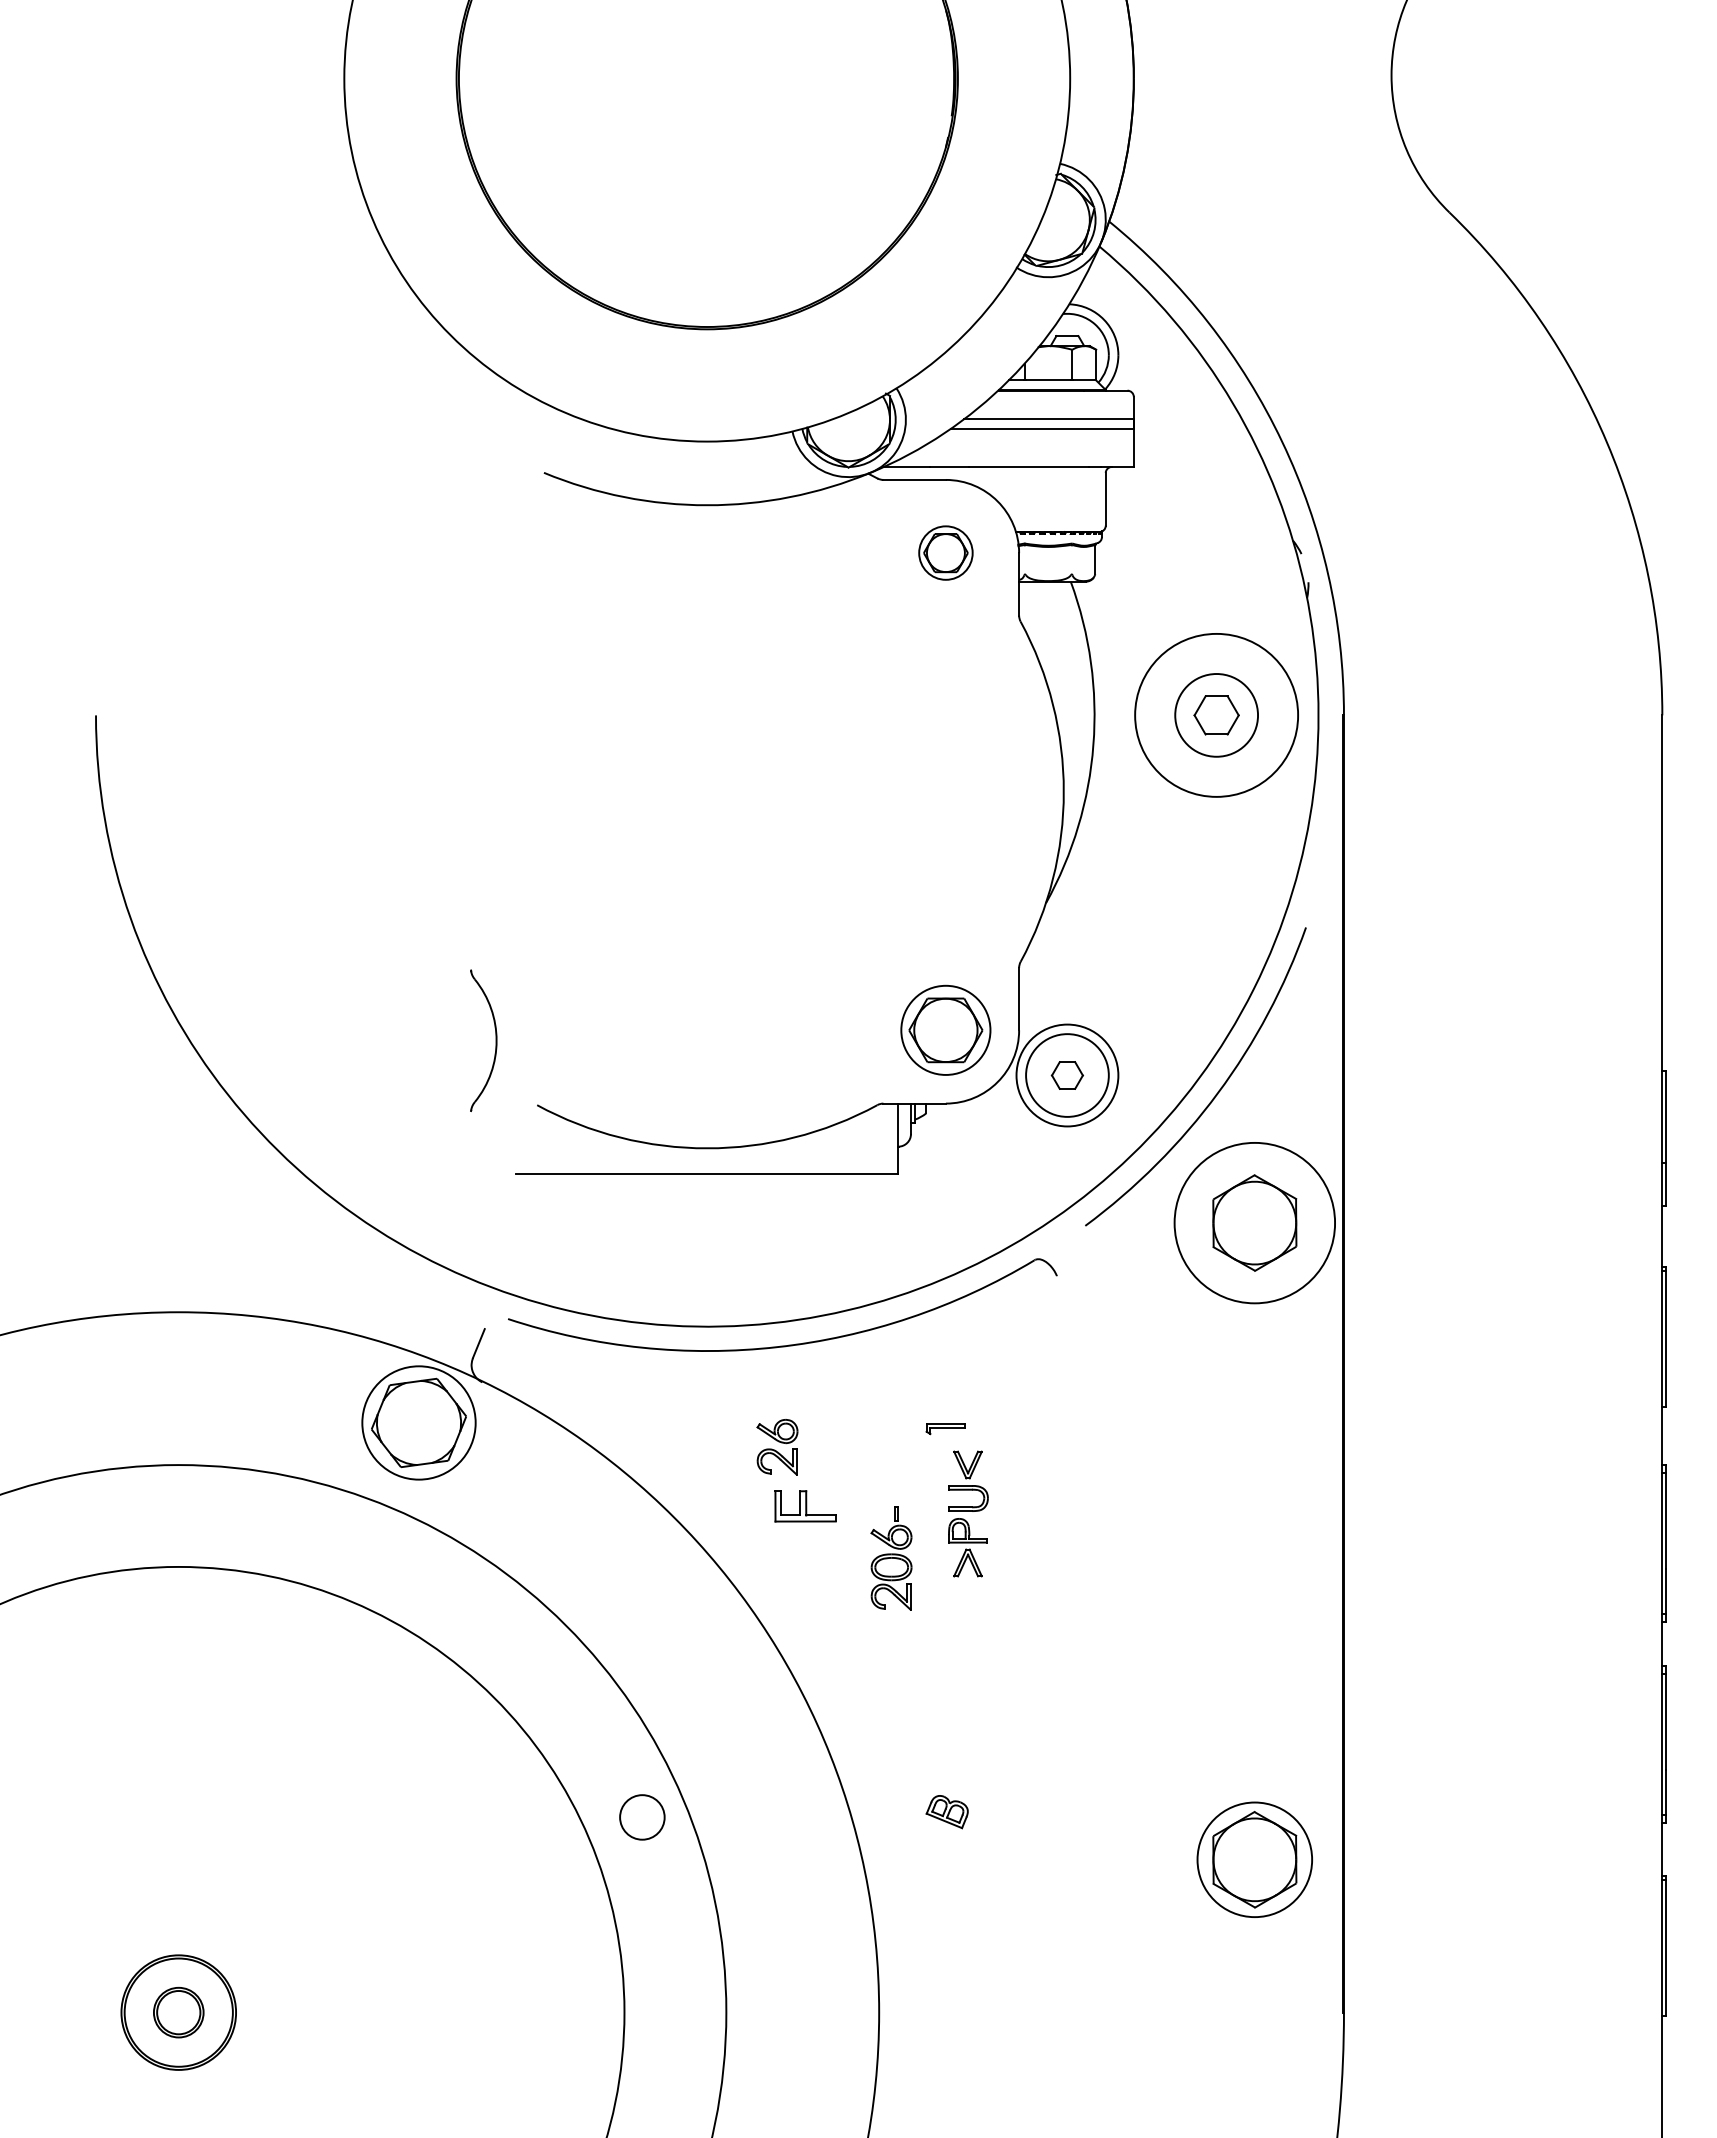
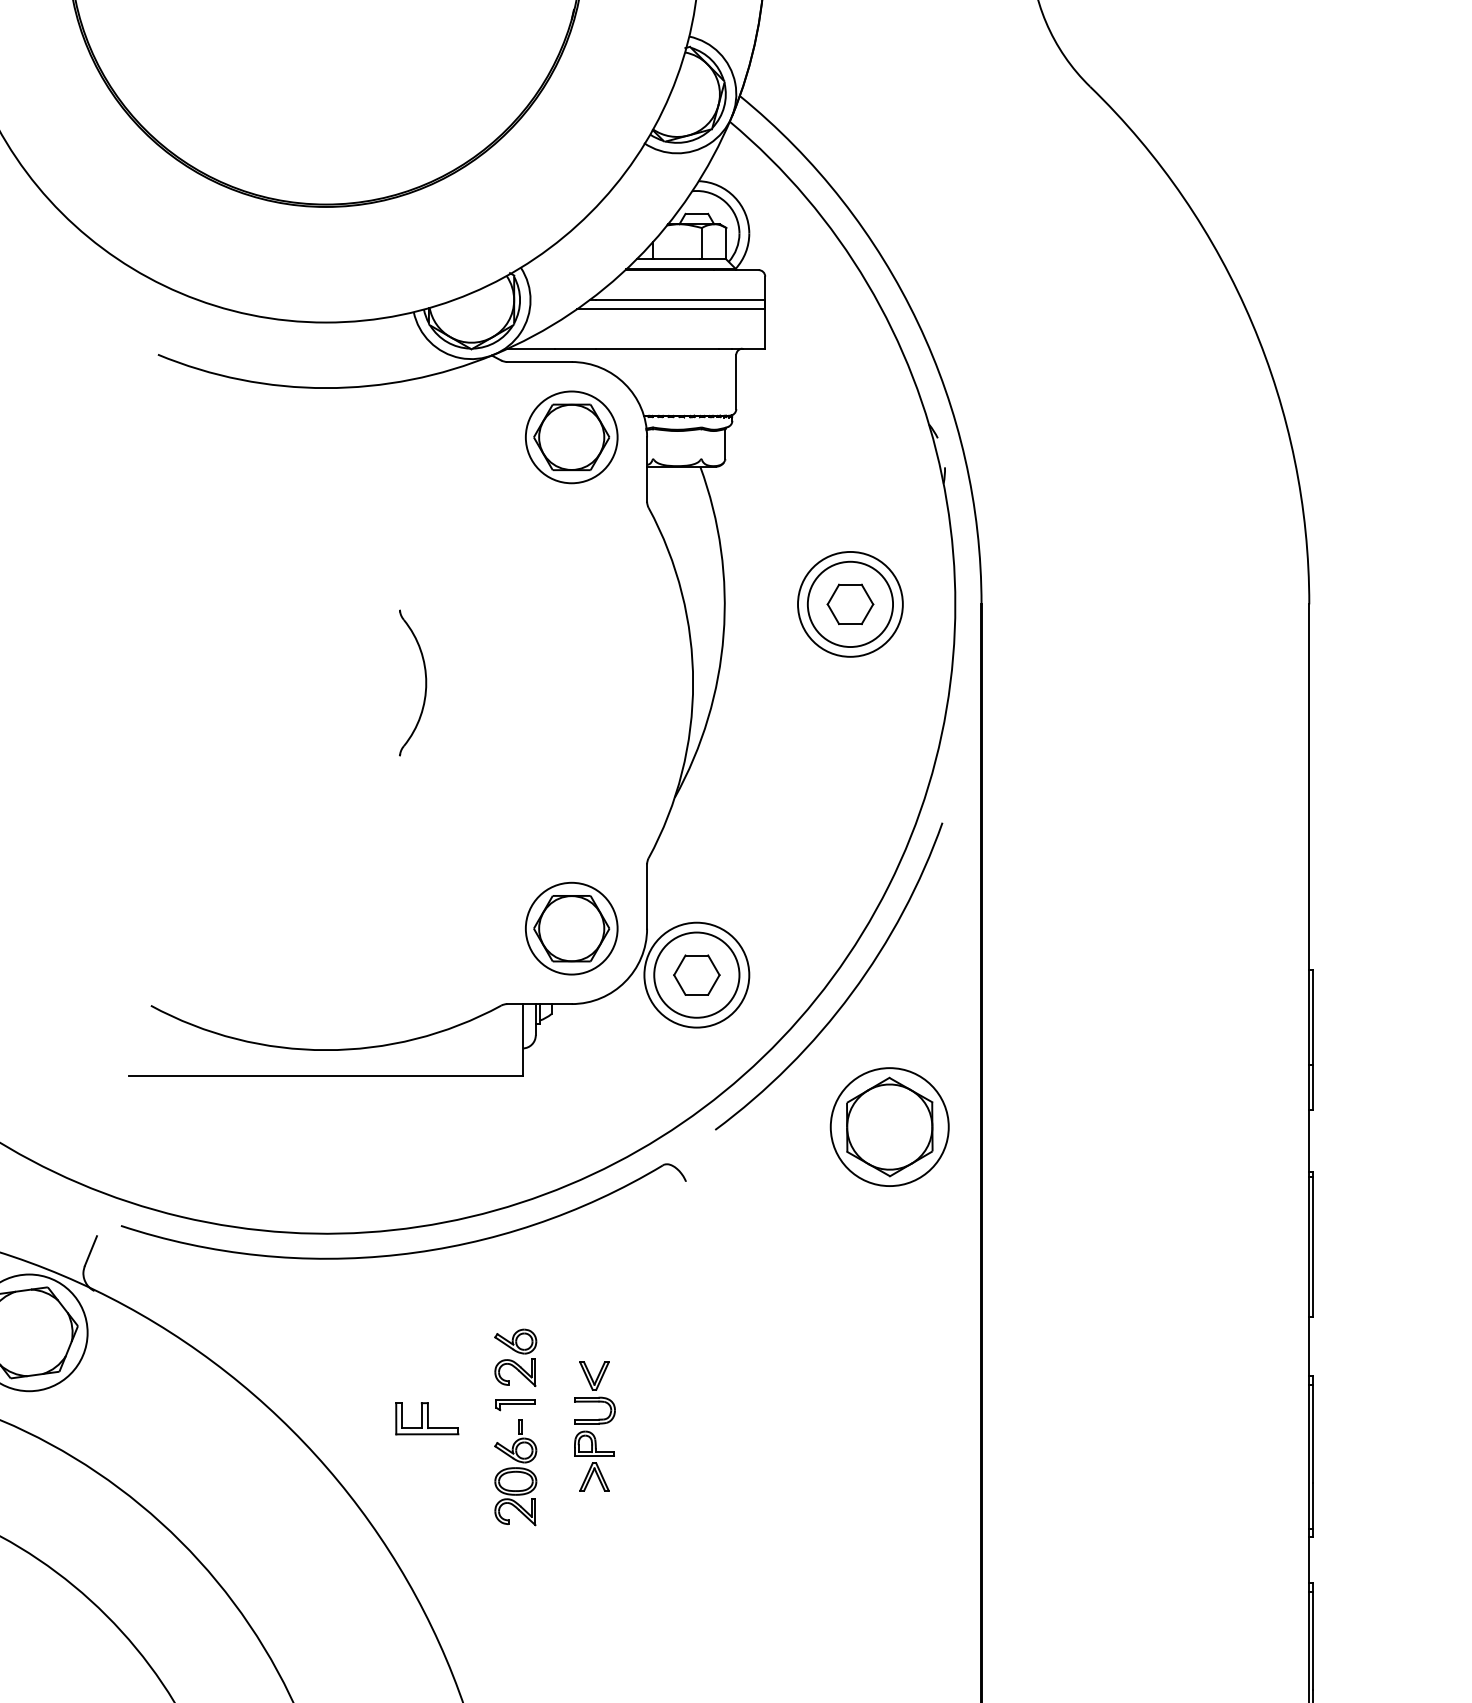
part: (945, 552) -> (571, 436), size x1.67
circle: (1216, 715) -> (850, 604), size x0.62
part: (495, 1040) -> (425, 682), moved
part: (1067, 1075) -> (696, 975), size x1.43
circle: (1254, 1222) -> (889, 1126), size x0.71
part: (945, 1429) -> (515, 1405), moved
part: (777, 1447) -> (515, 1358), moved

